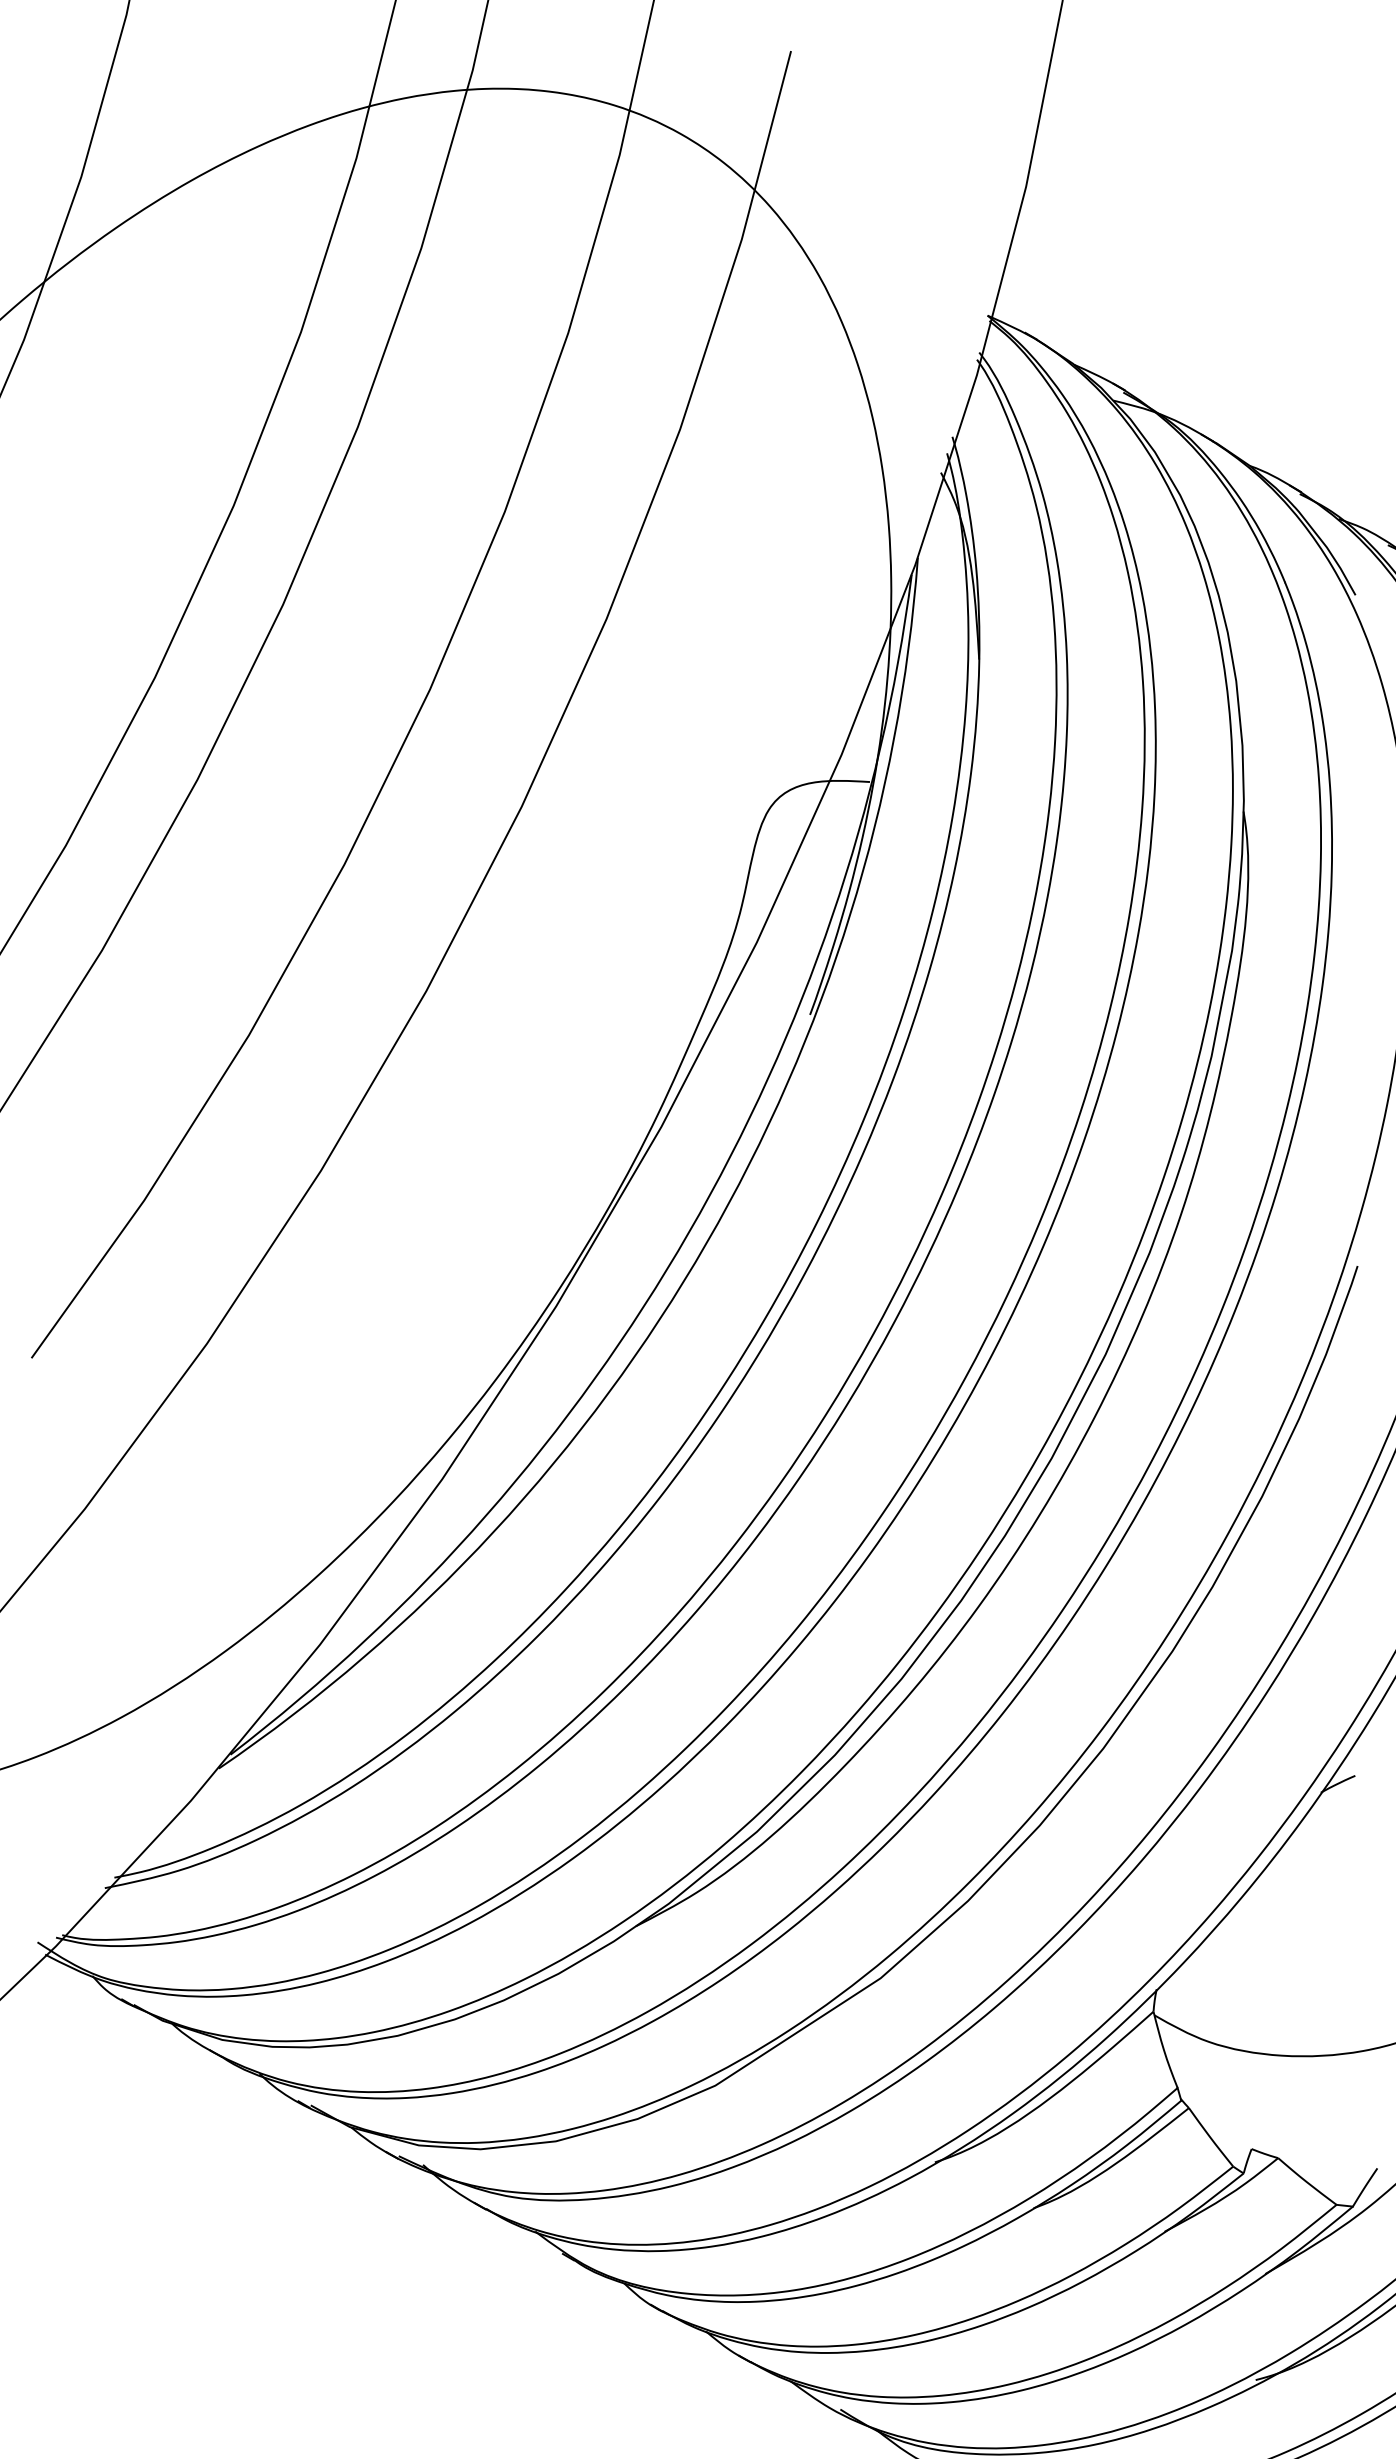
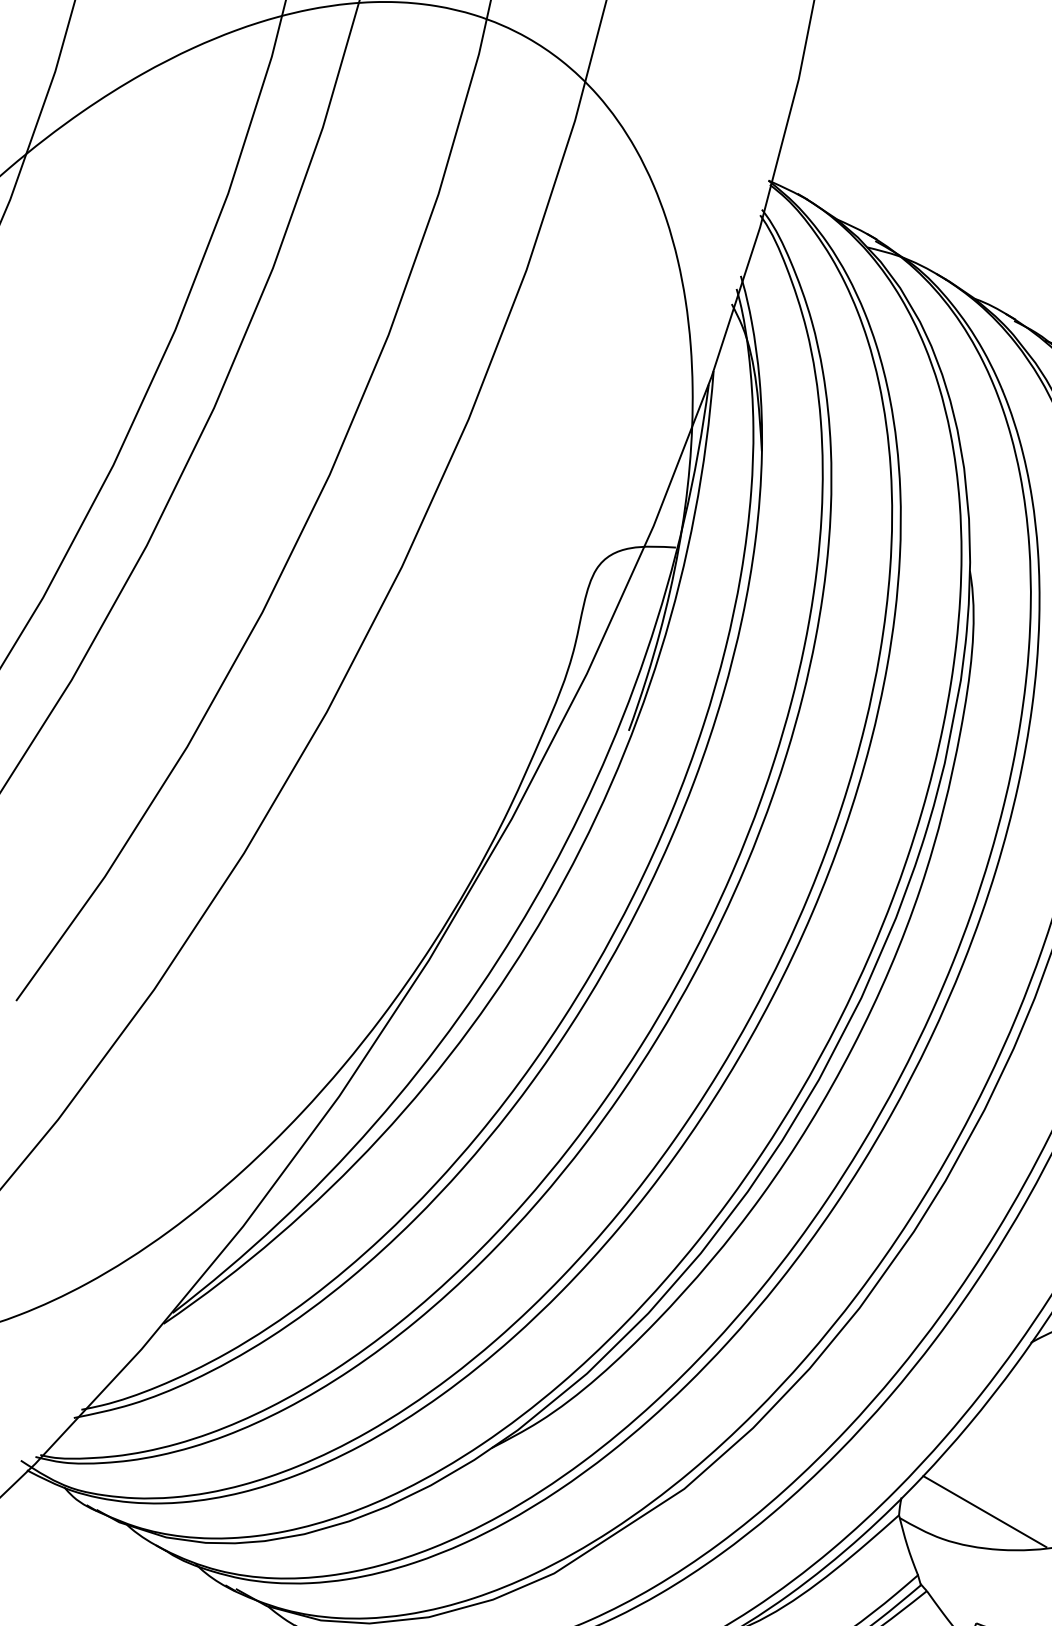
line: (1262, 2006) -> (984, 1511), added

